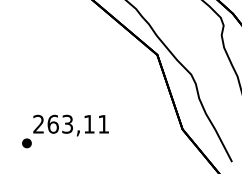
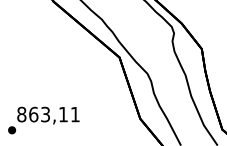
text: (38, 124) -> (21, 114), 263,11 -> 863,11

